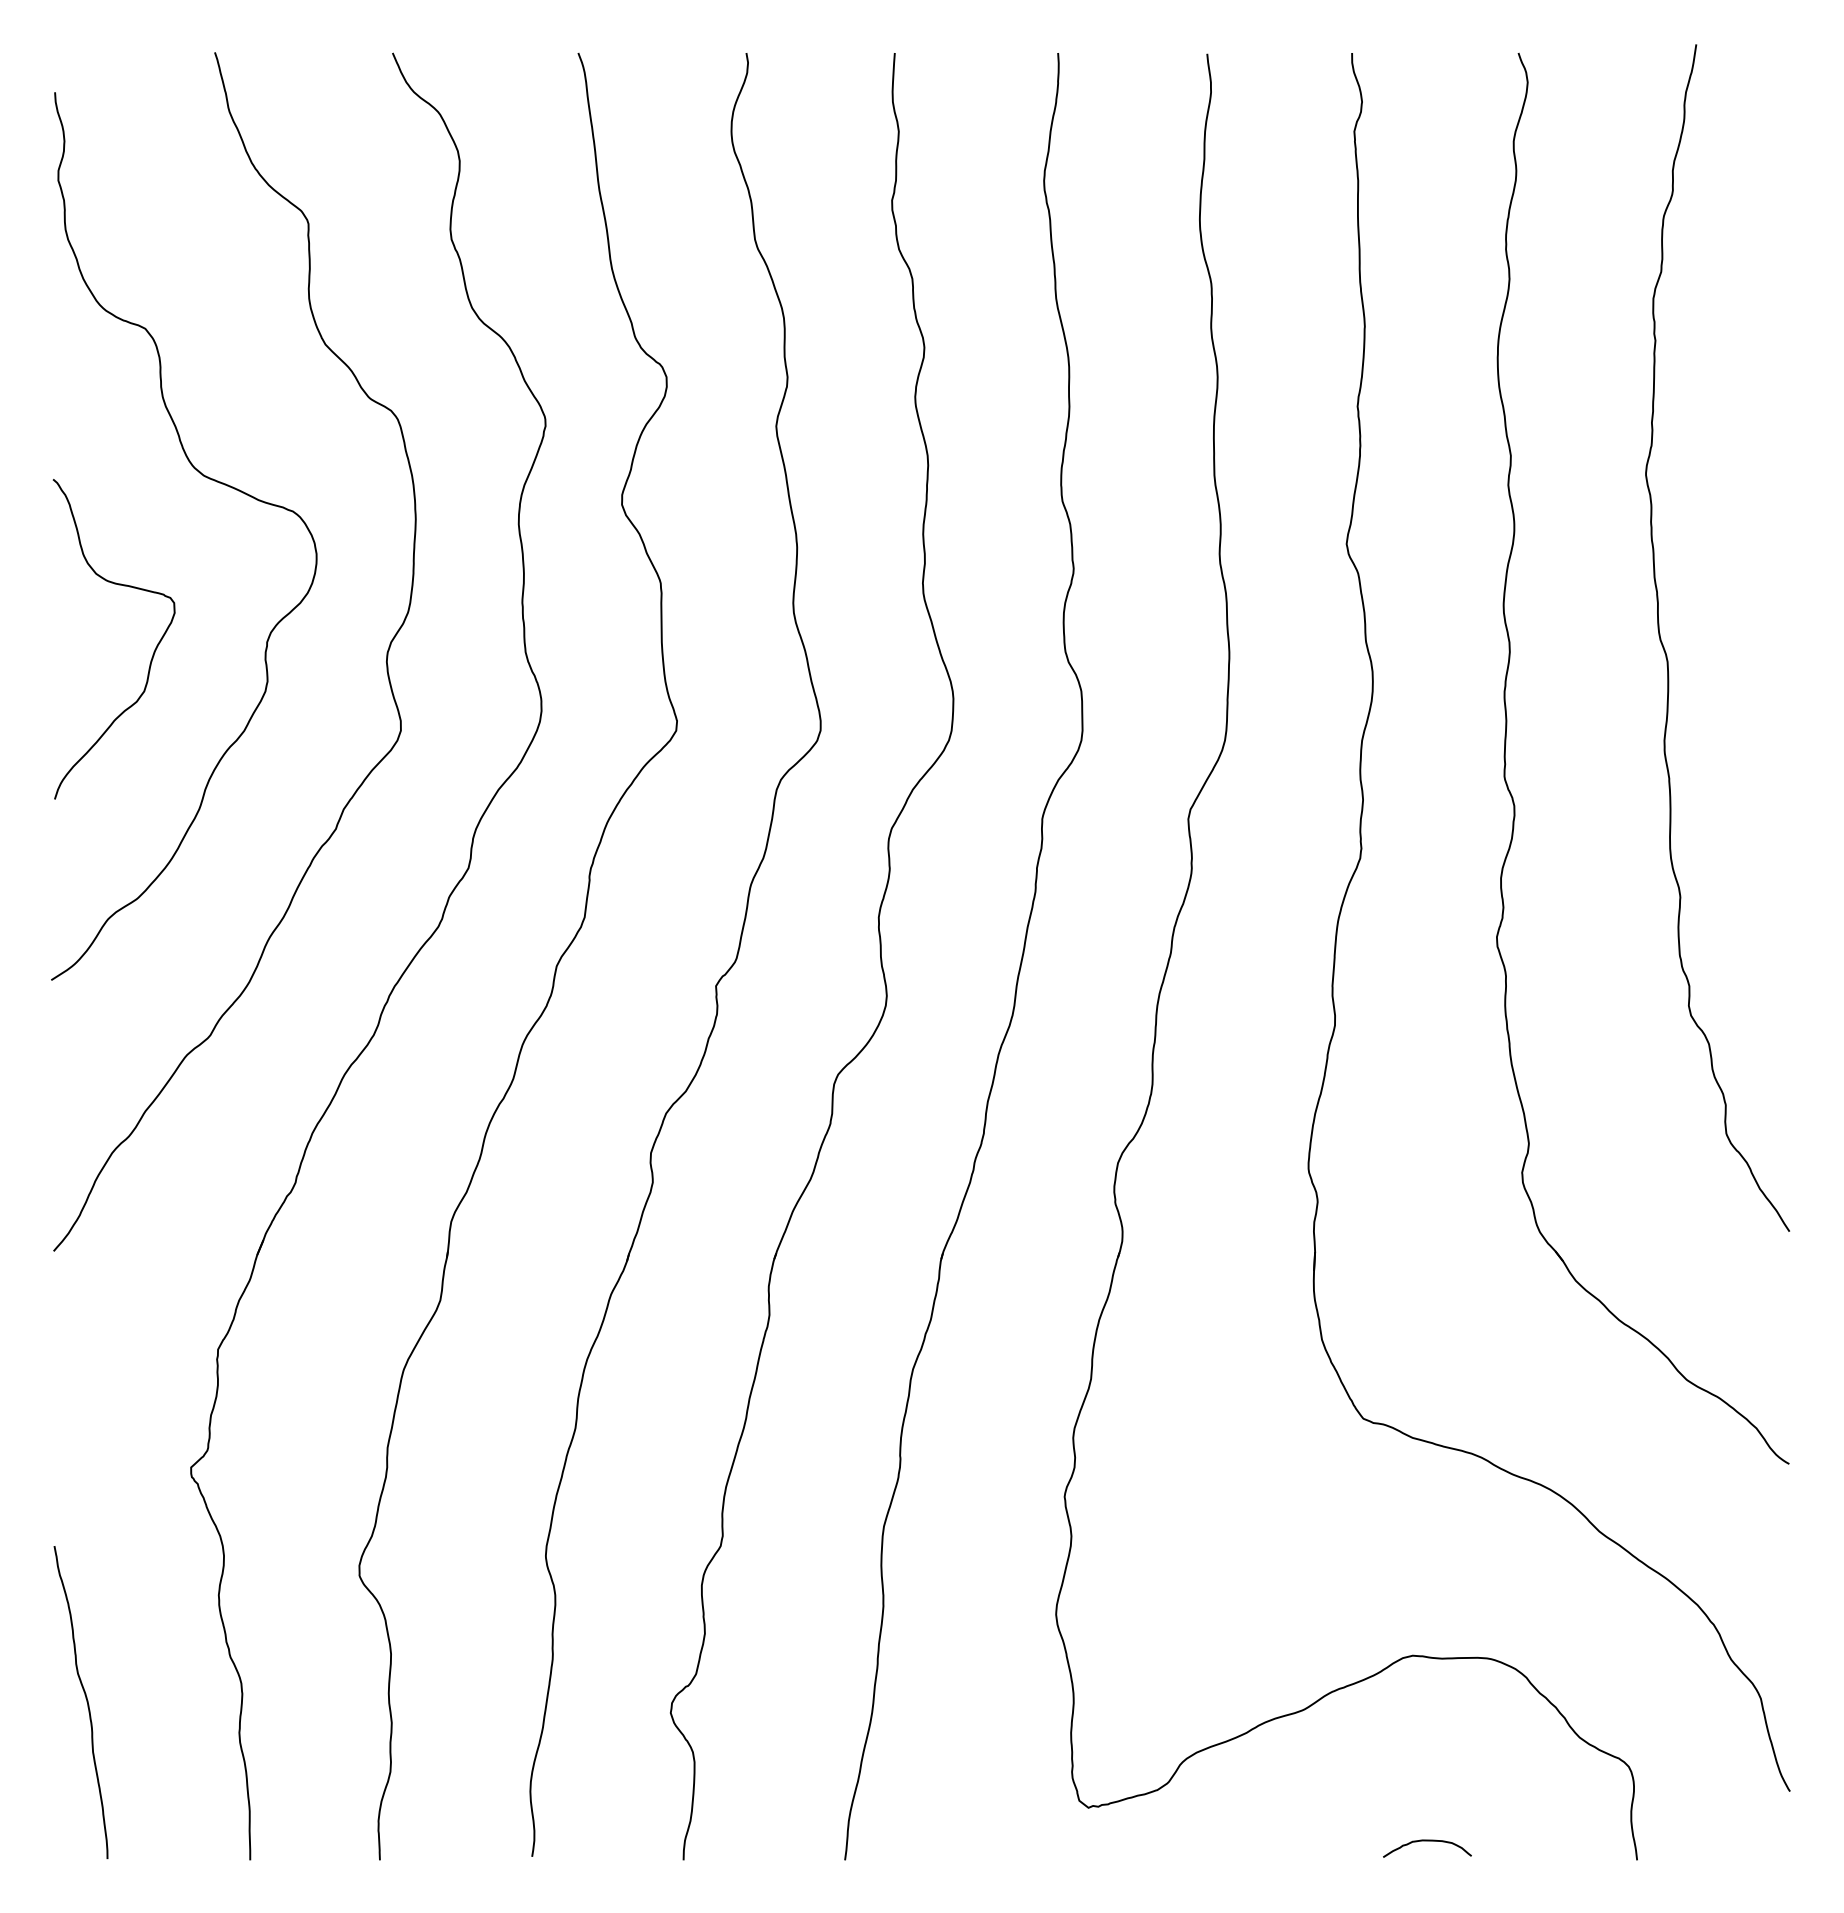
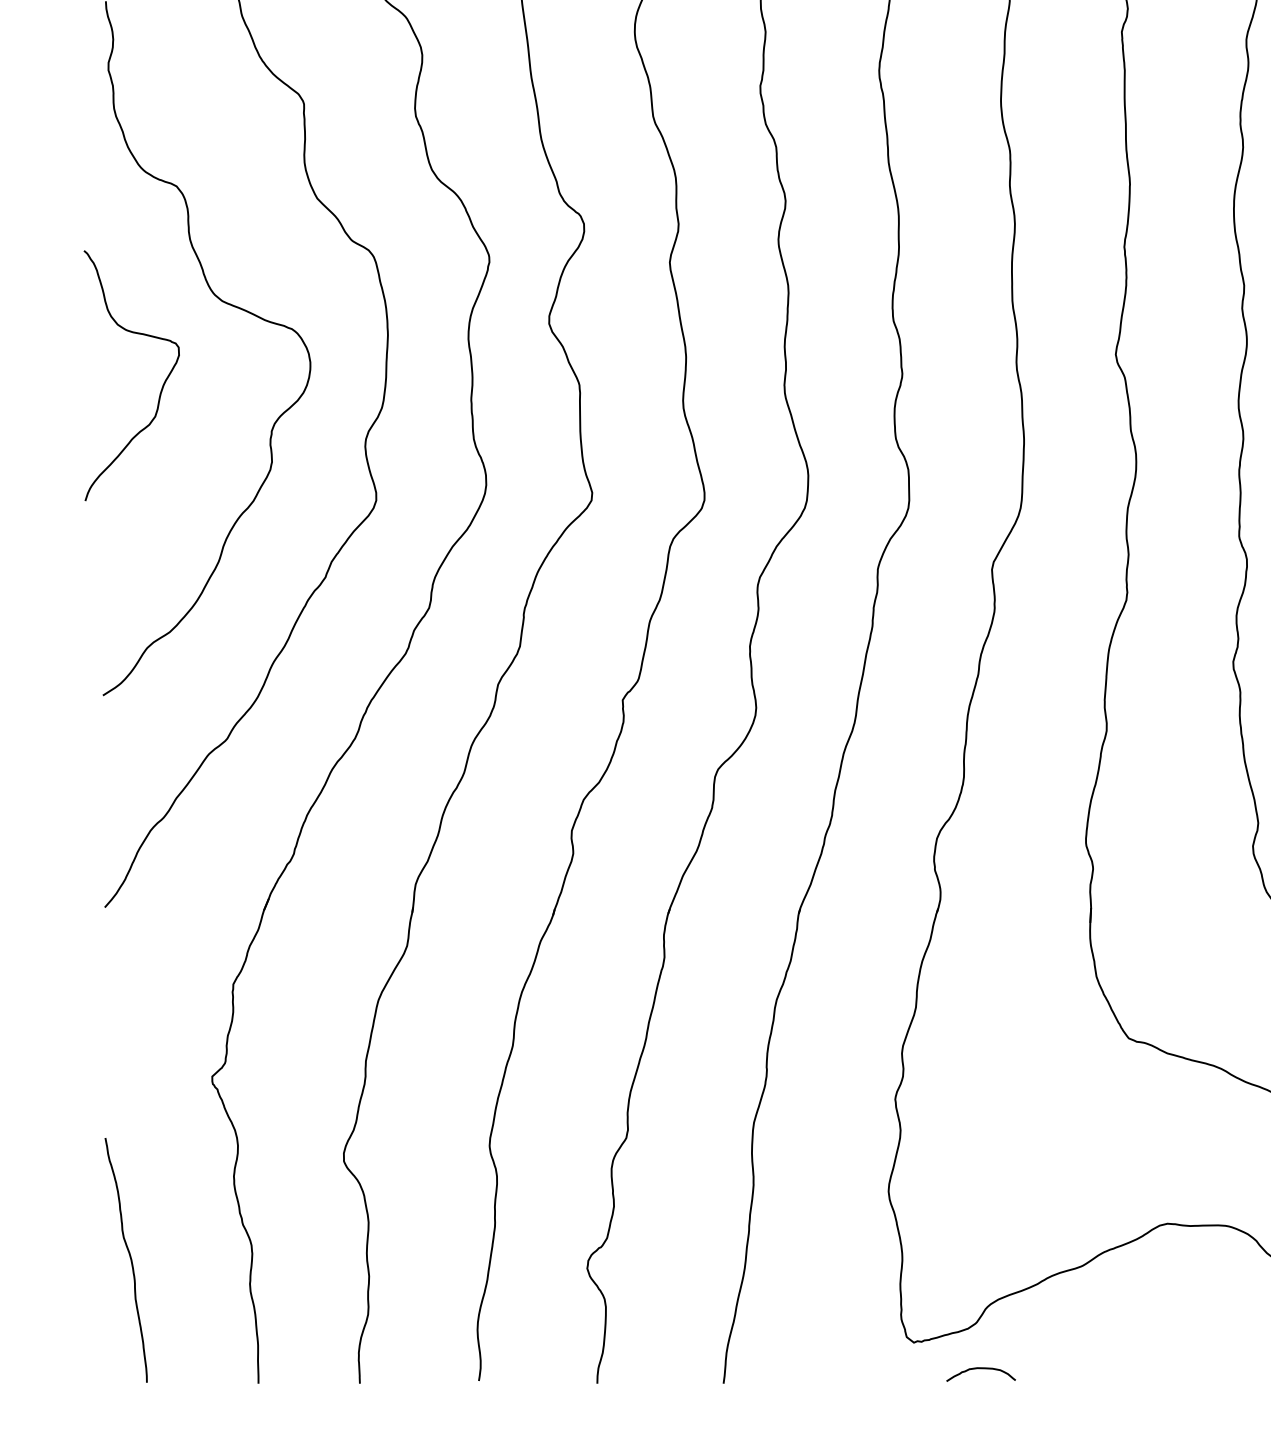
curve: (153, 651) -> (162, 385), moved
curve: (1427, 1841) -> (981, 1369), moved

